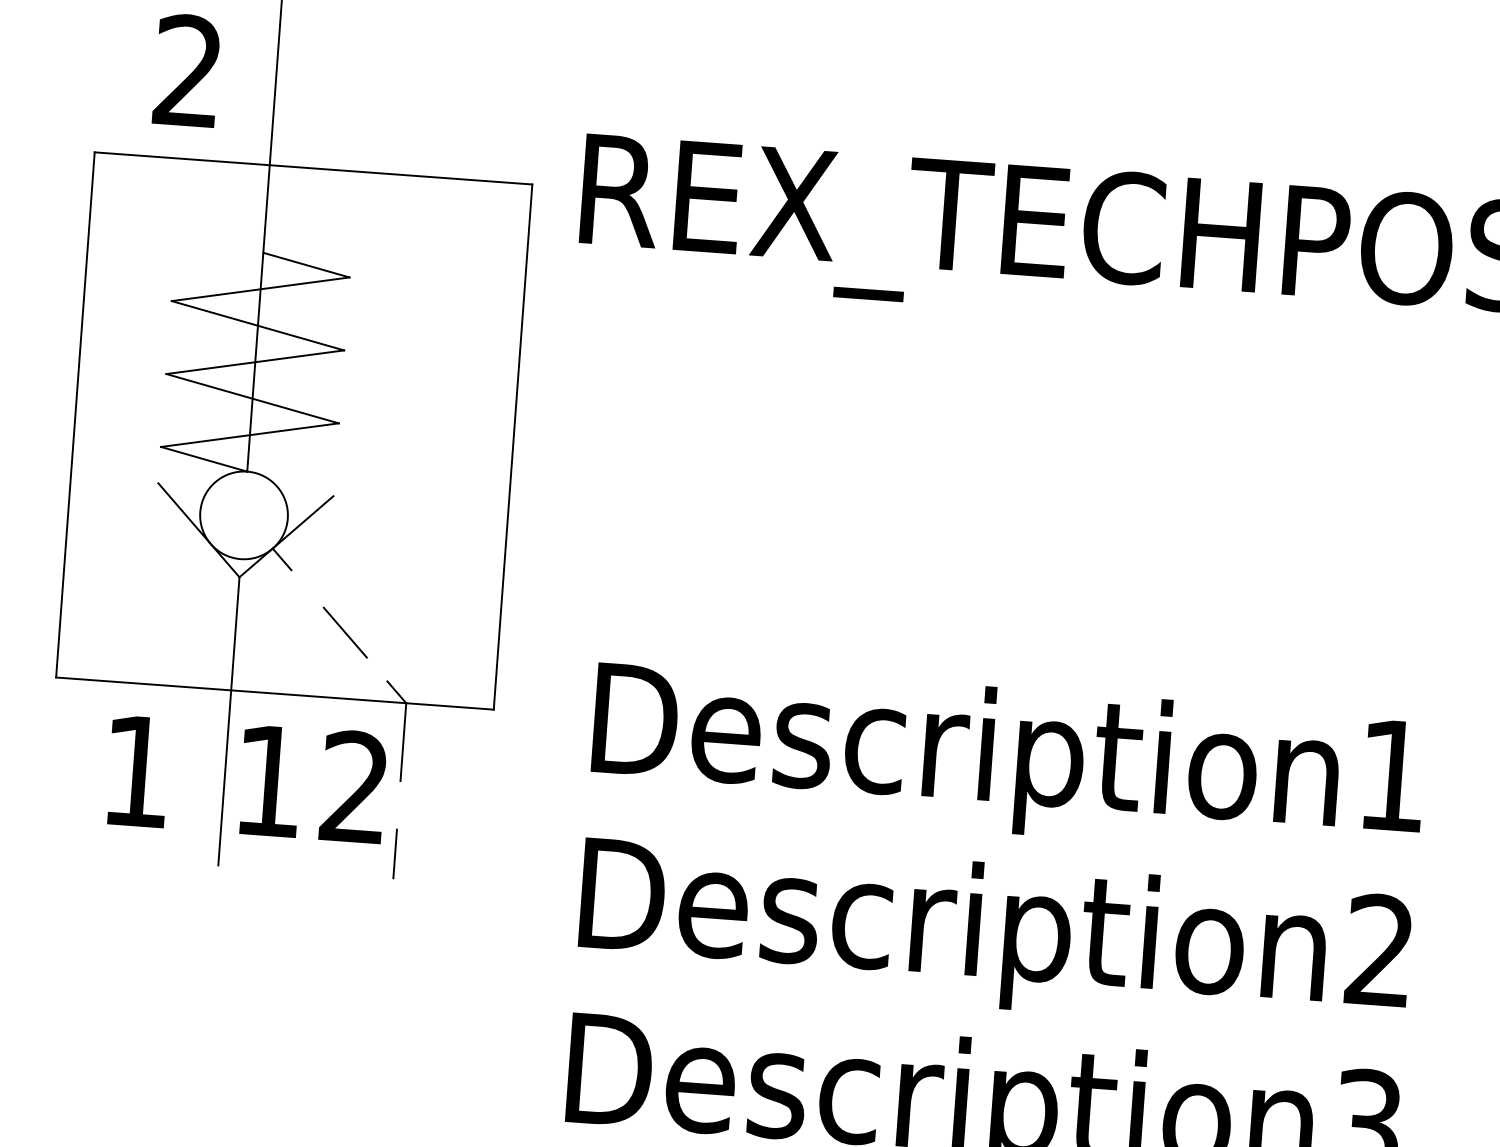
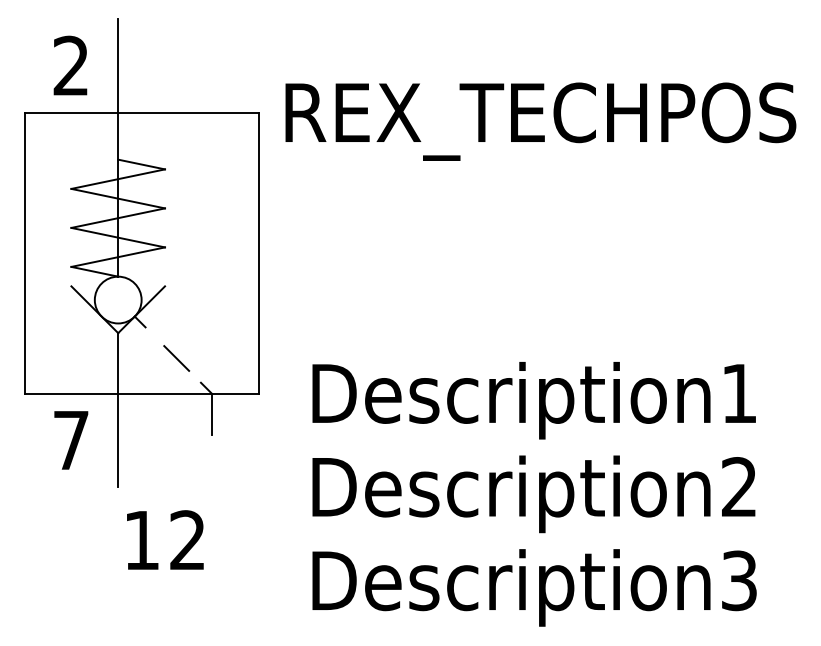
text: (137, 771) -> (71, 440), 1 -> 7
text: (313, 782) -> (165, 539), moved
line: (394, 854) -> (211, 474), removed

